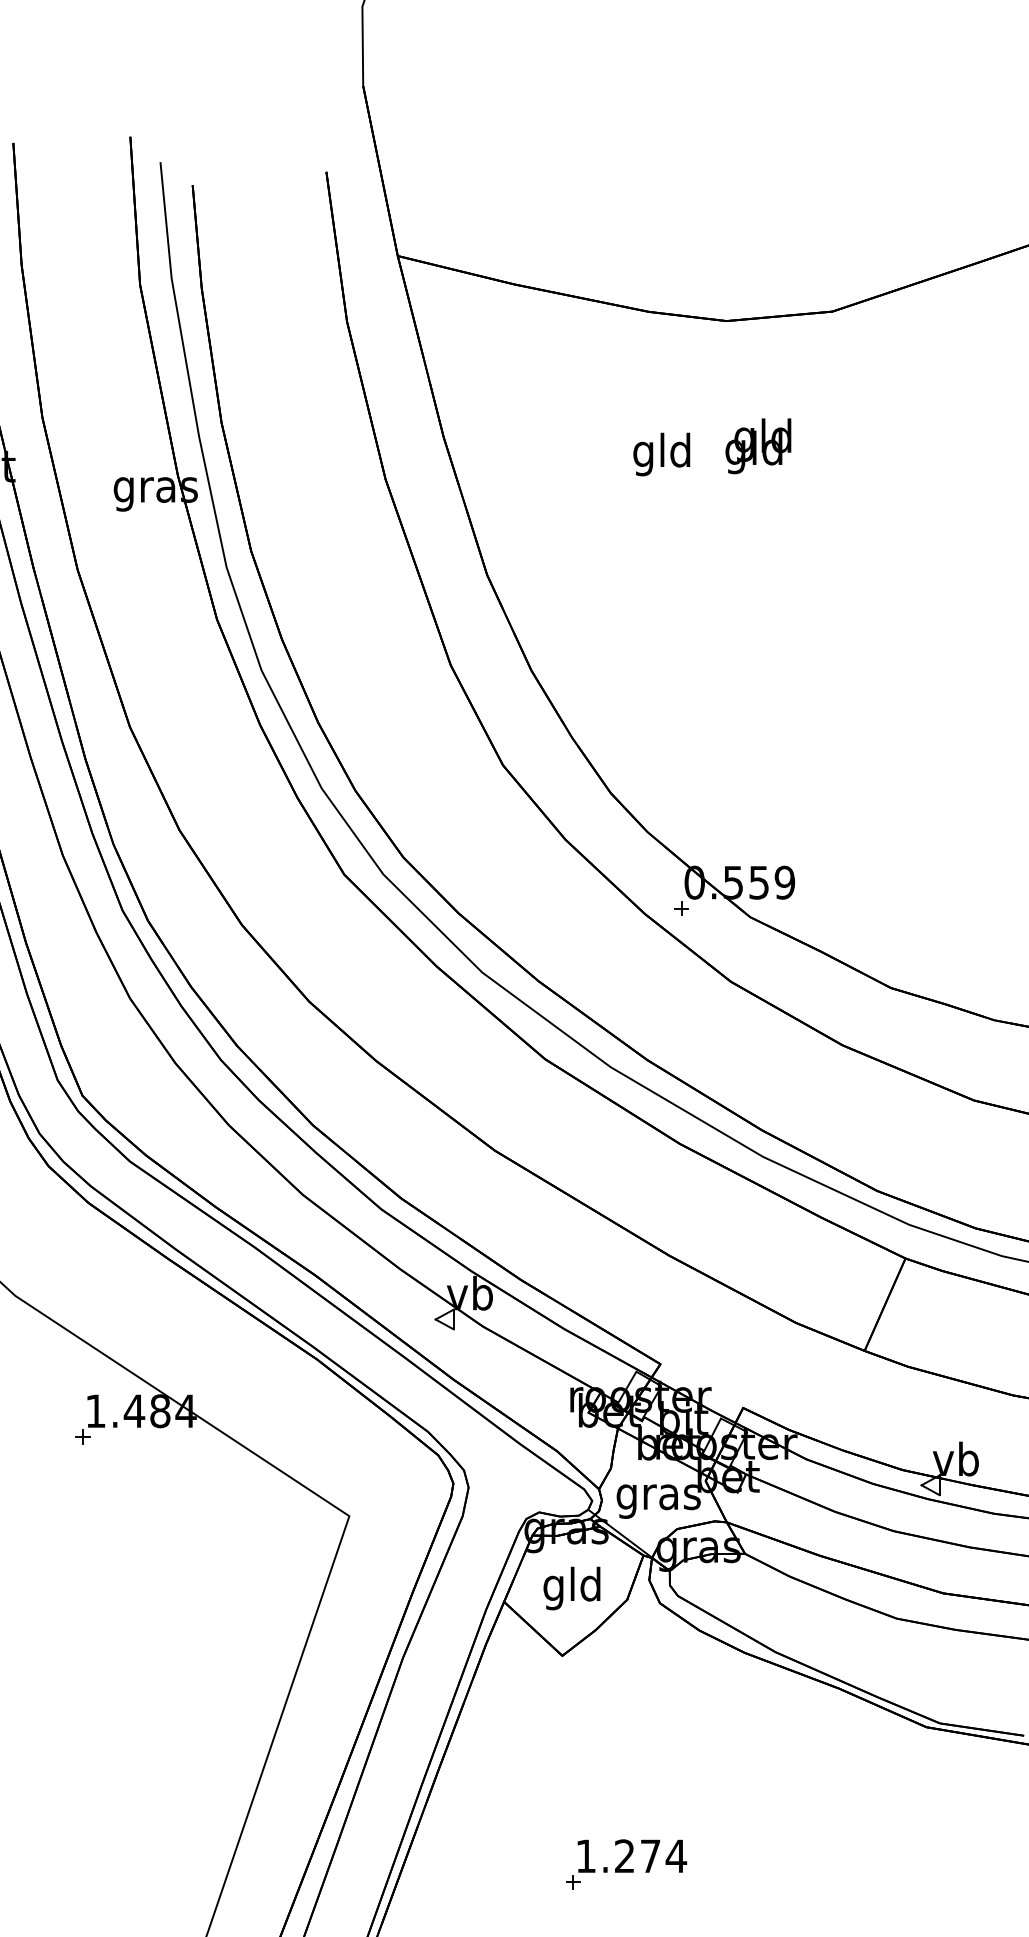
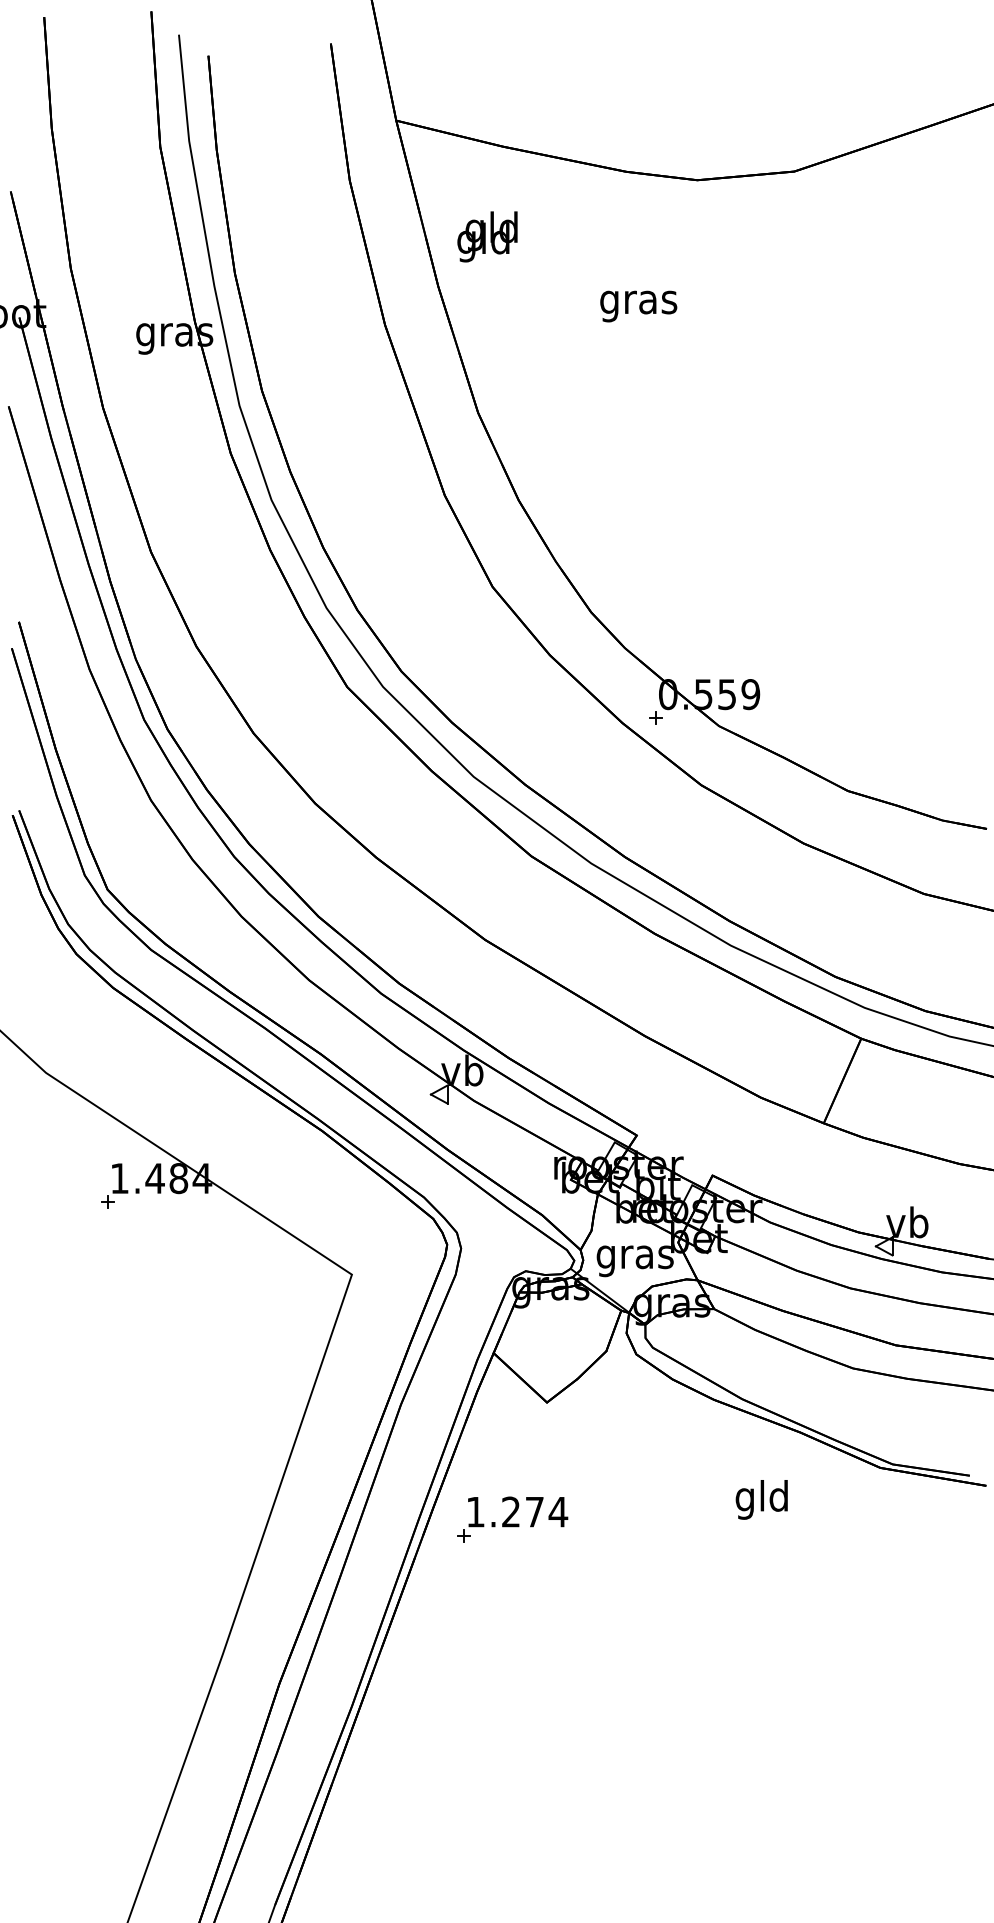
text: (758, 445) -> (487, 236), moved
text: (662, 454) -> (638, 302), gld -> gras
text: (571, 1588) -> (761, 1499), moved
part: (626, 1864) -> (512, 1519), moved

